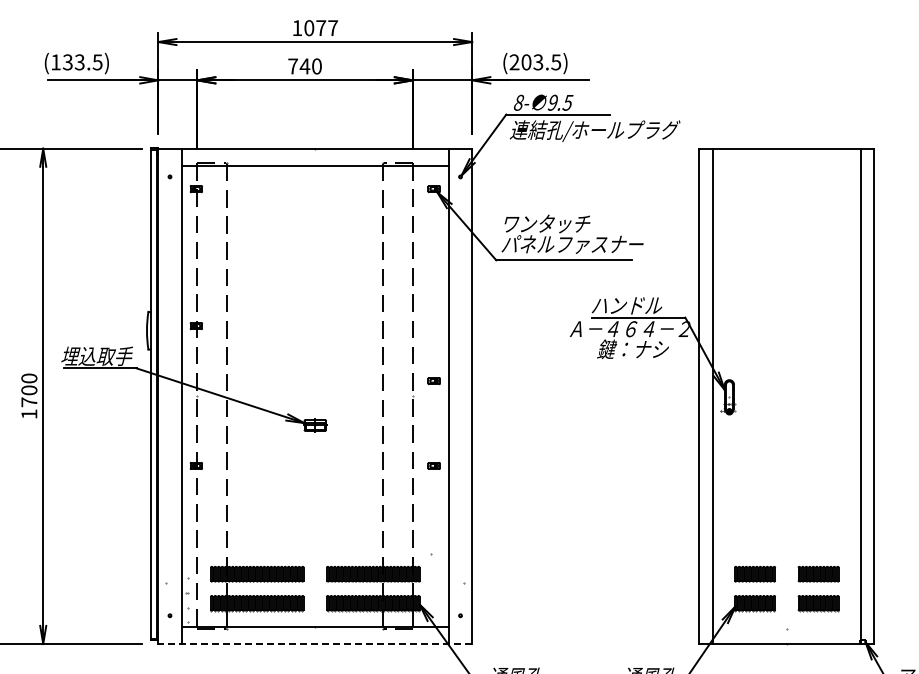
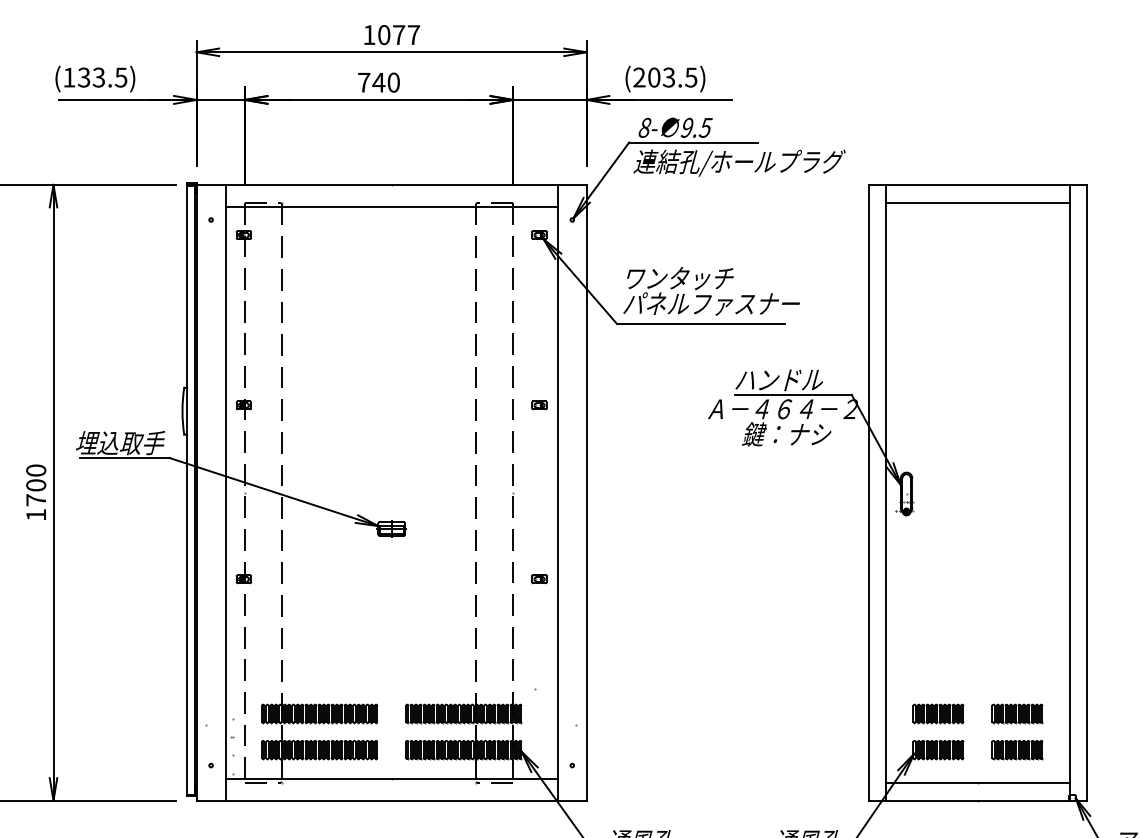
line: (786, 163) -> (977, 203), added
part: (433, 381) -> (538, 405), moved
line: (786, 629) -> (977, 782), added
line: (315, 644) -> (391, 801), dashed -> solid

